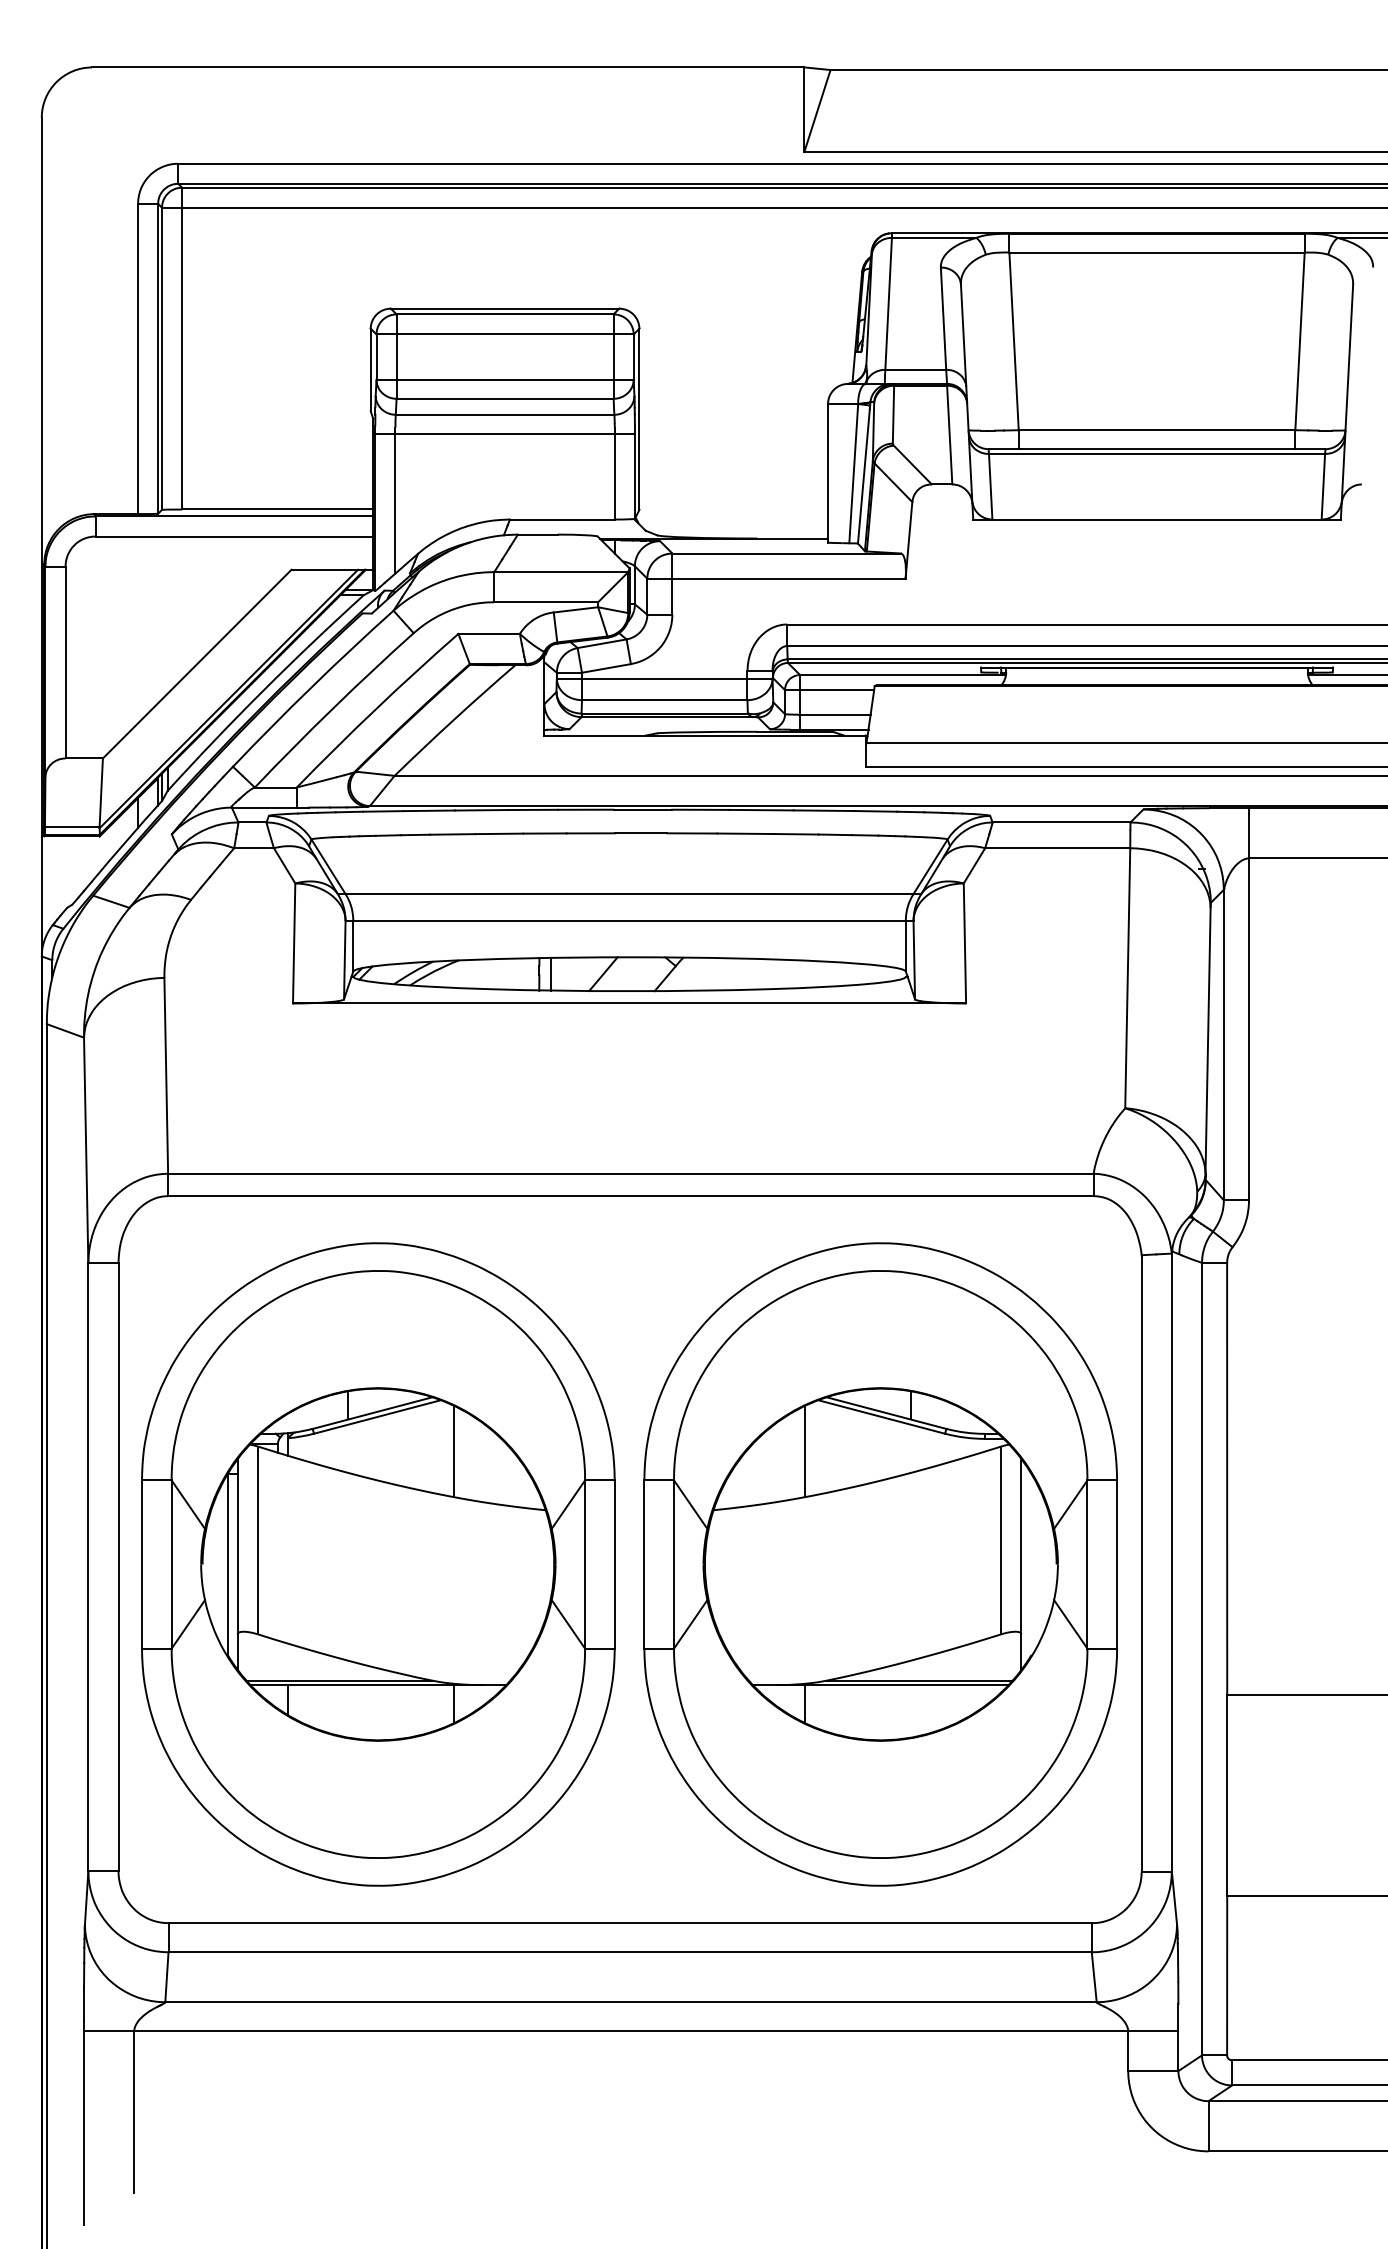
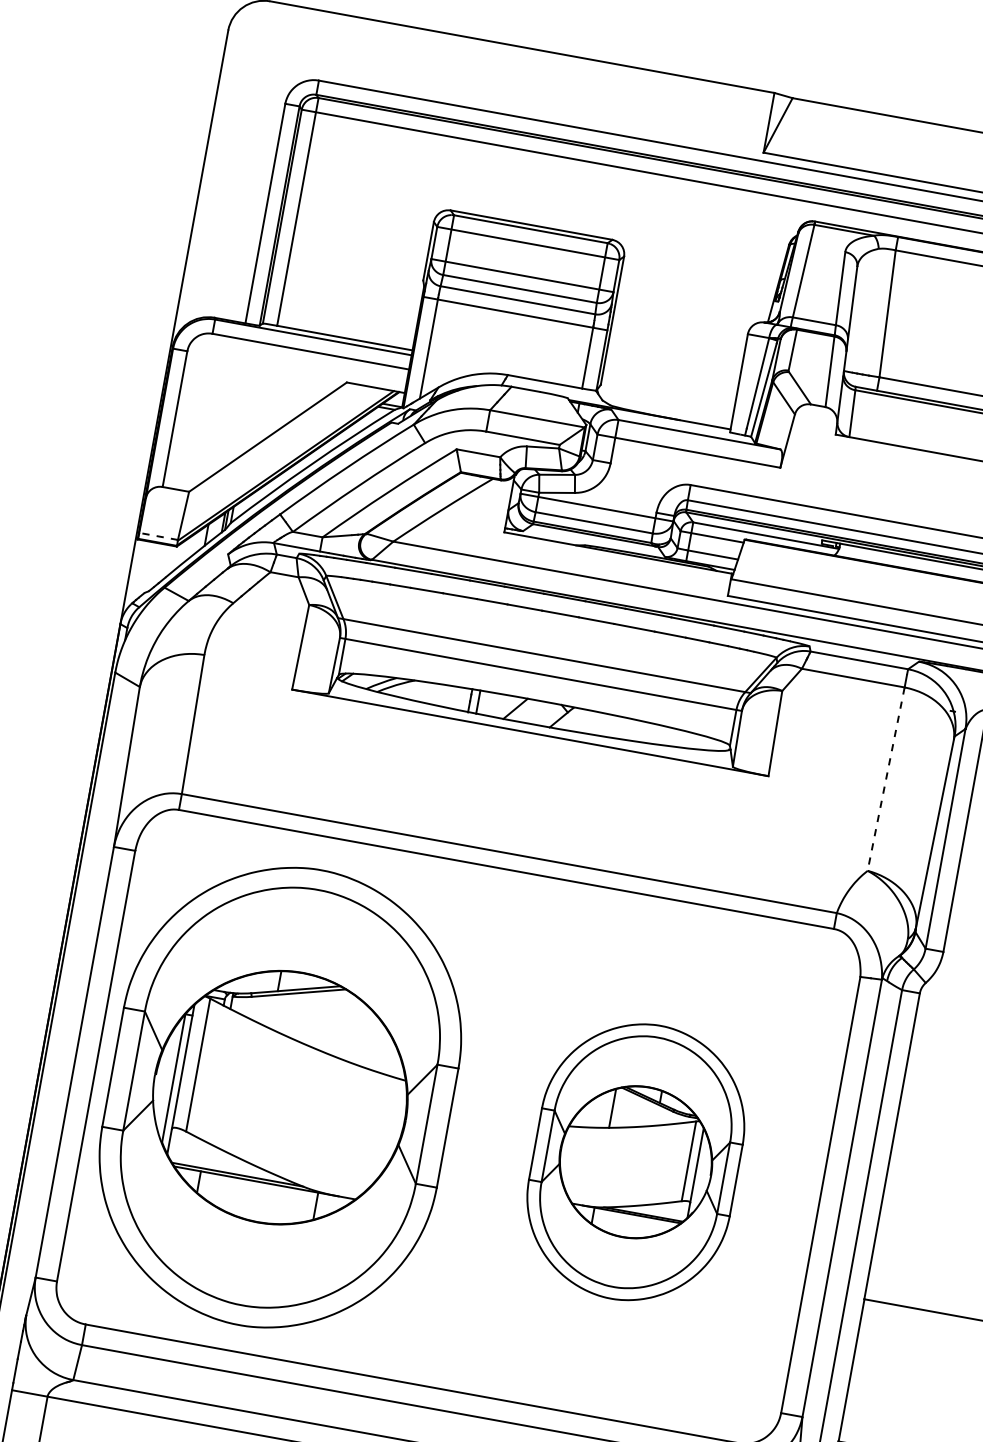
line: (71, 827) -> (158, 536), solid -> dashed
line: (1127, 978) -> (885, 779), solid -> dashed
line: (453, 1451) -> (348, 1027), removed
part: (880, 1564) -> (635, 1162), size x0.6

